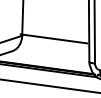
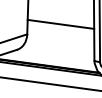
line: (53, 37) -> (60, 23), moved

